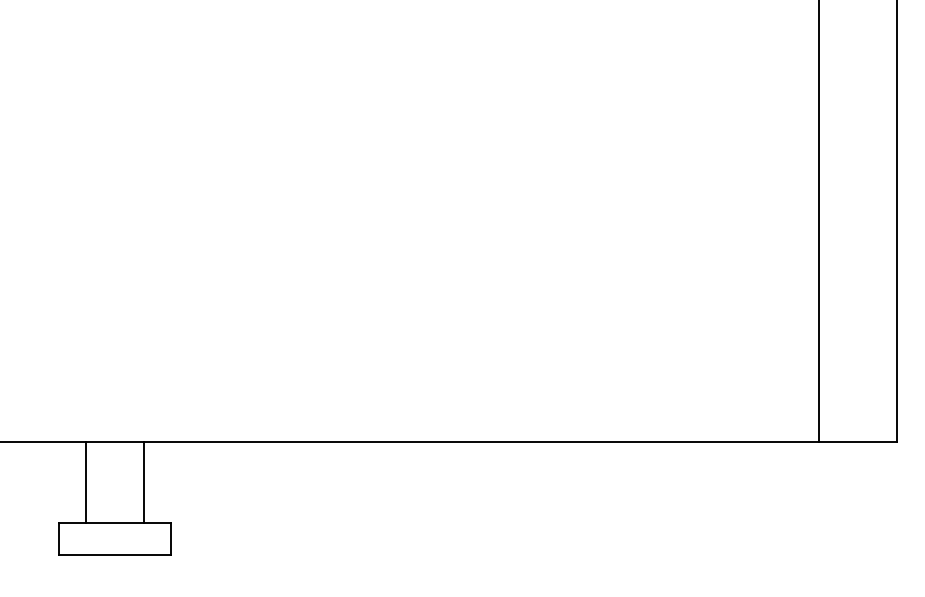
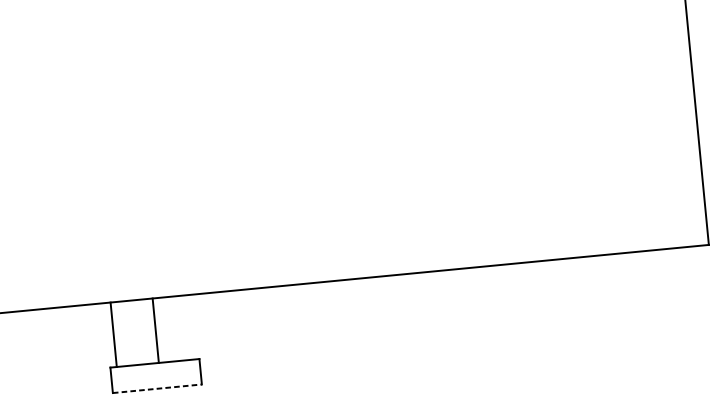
line: (86, 481) -> (113, 334), moved
line: (144, 481) -> (155, 329), moved
line: (115, 554) -> (157, 388), solid -> dashed

